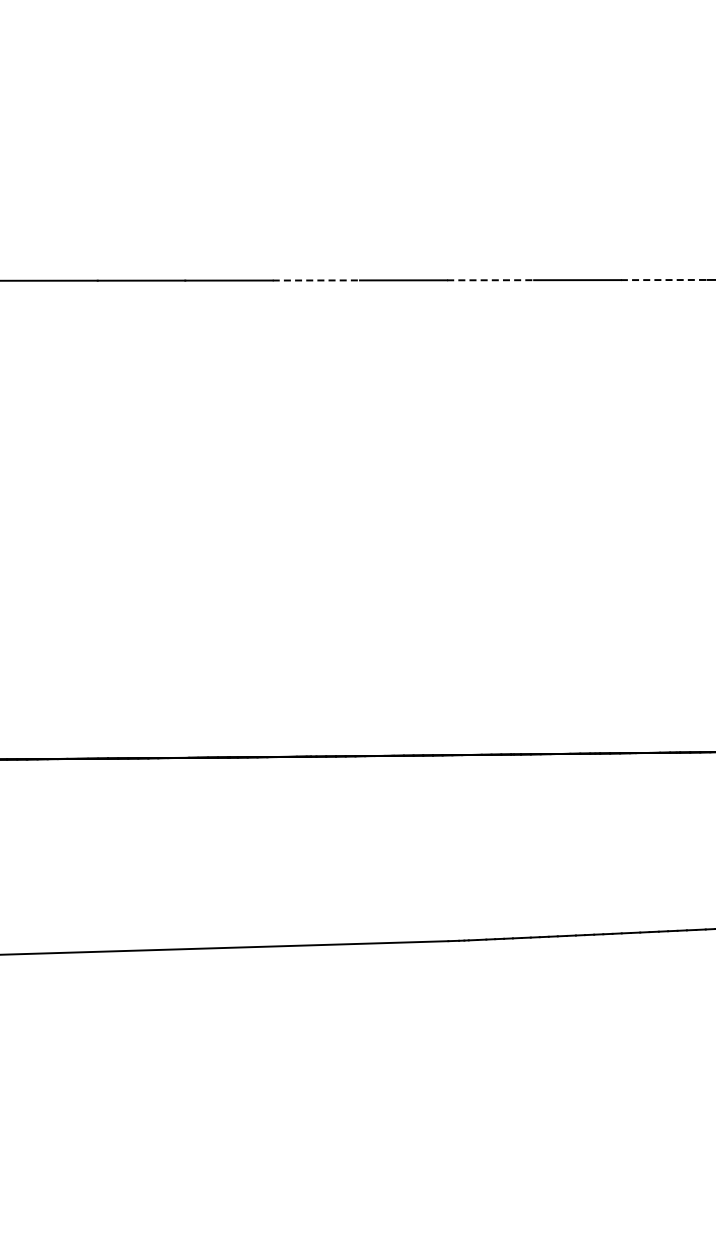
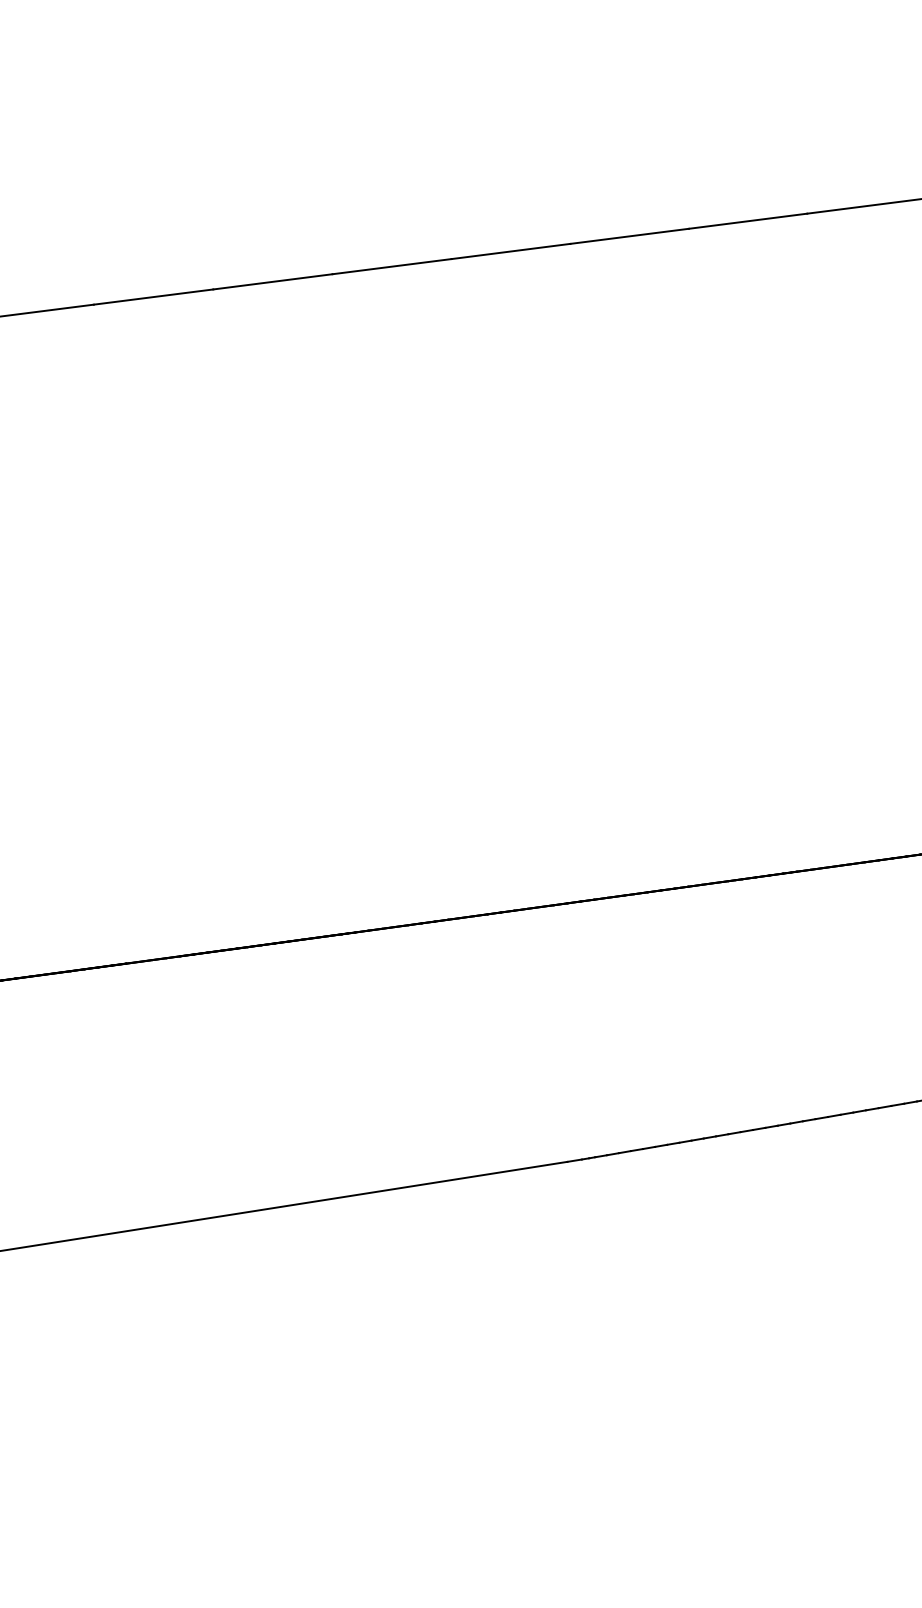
line: (316, 280) -> (273, 281), dashed -> solid
line: (491, 280) -> (512, 251), dashed -> solid
line: (664, 280) -> (748, 221), dashed -> solid

